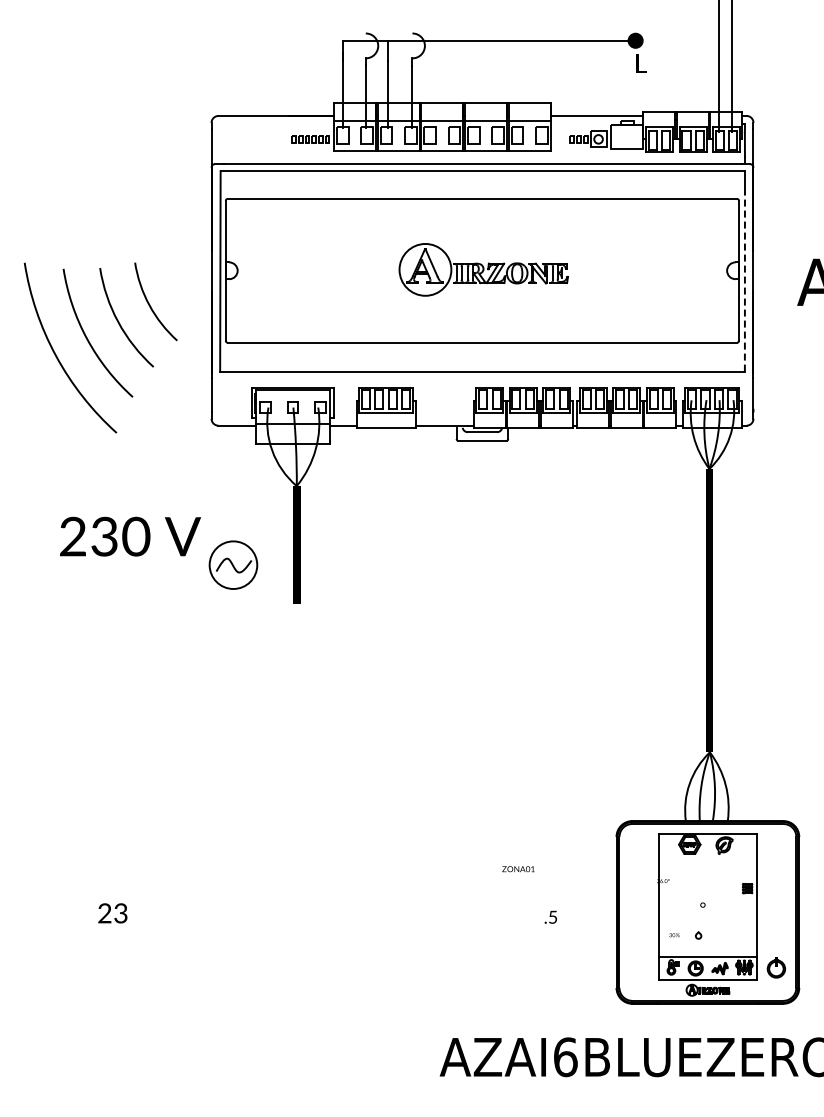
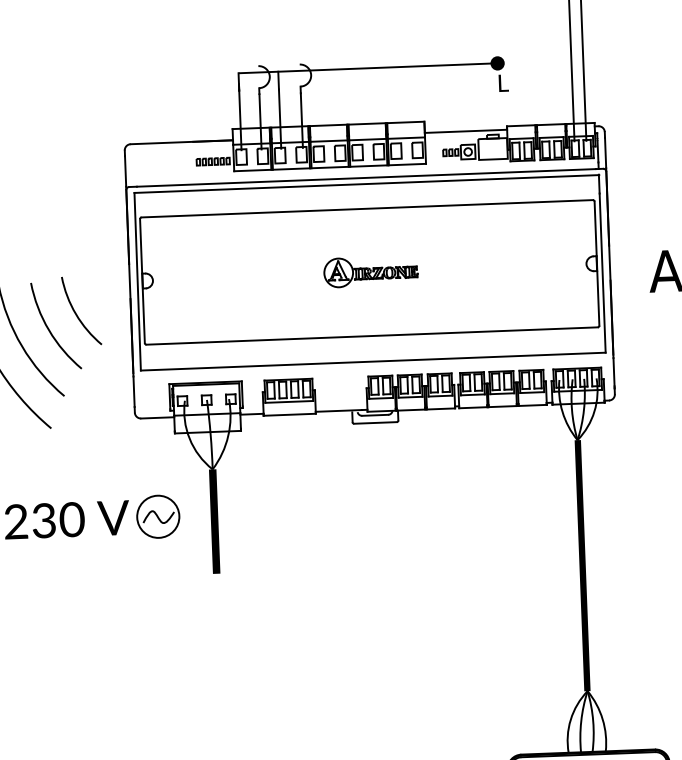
part: (483, 270) -> (370, 272), size x0.62
line: (744, 281) -> (602, 272), dashed -> solid
part: (233, 564) -> (158, 516), moved

